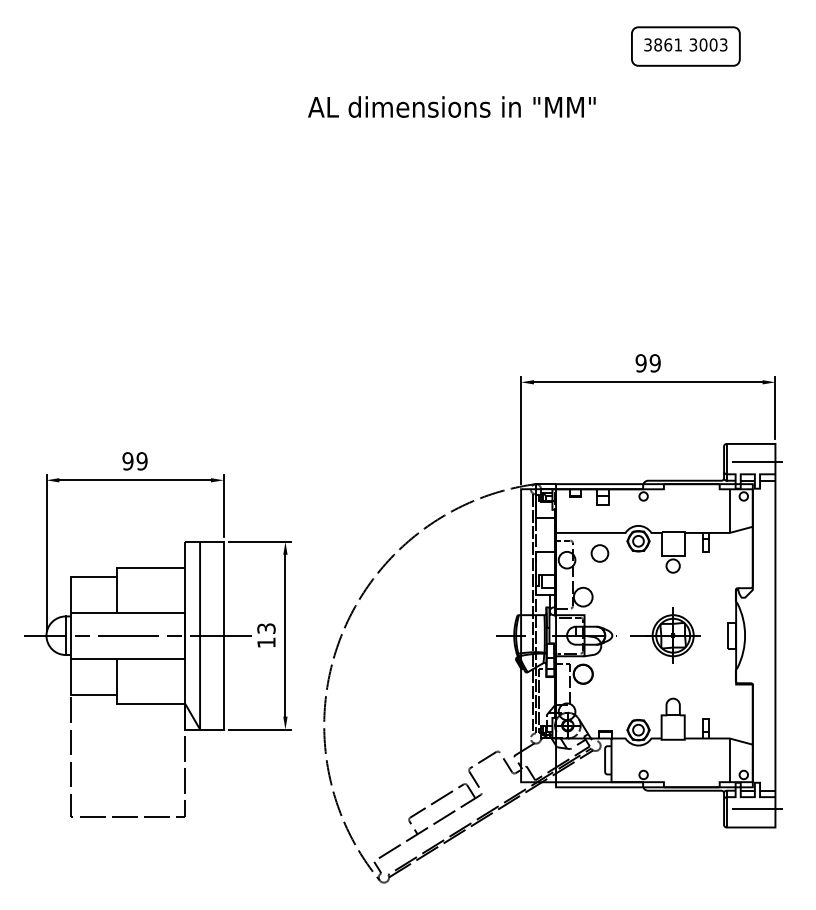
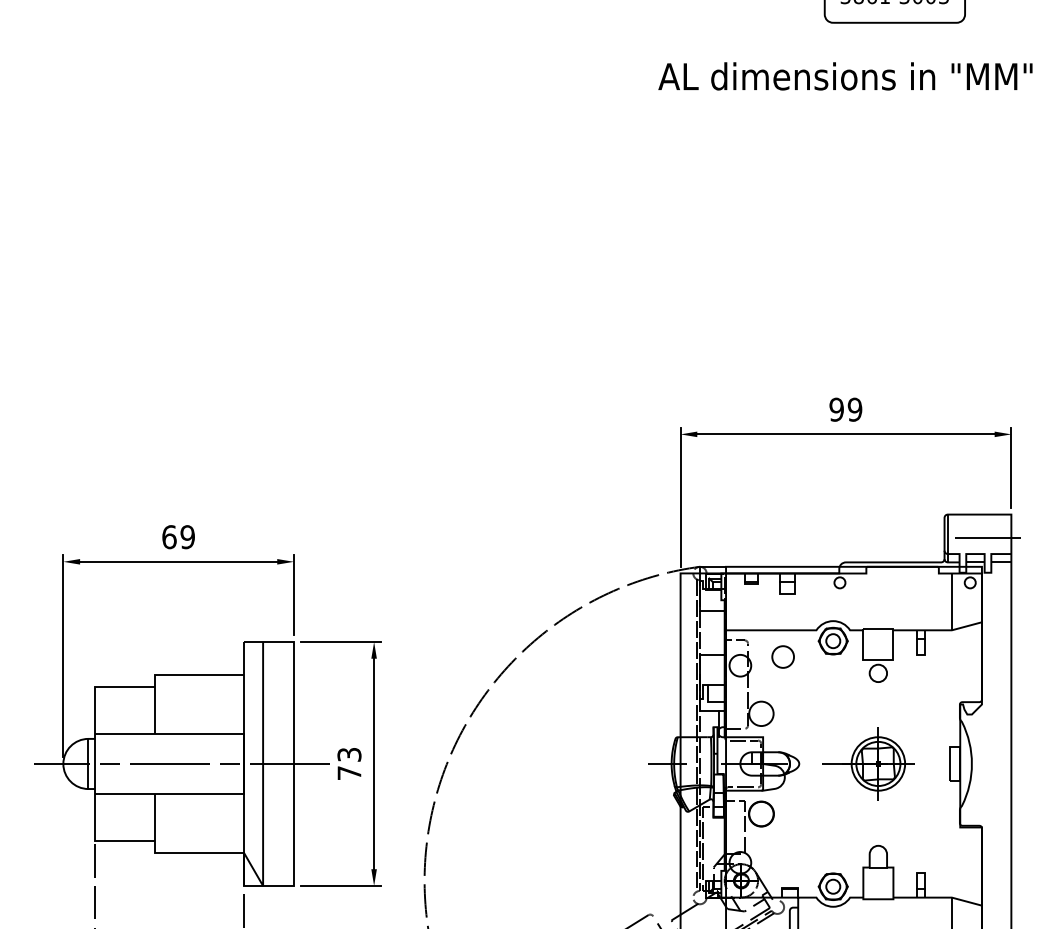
text: (451, 106) -> (844, 75), moved
text: (127, 461) -> (168, 537), 99 -> 69
text: (266, 642) -> (349, 772), 13 -> 73

